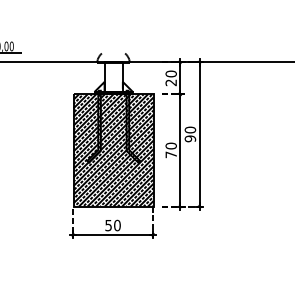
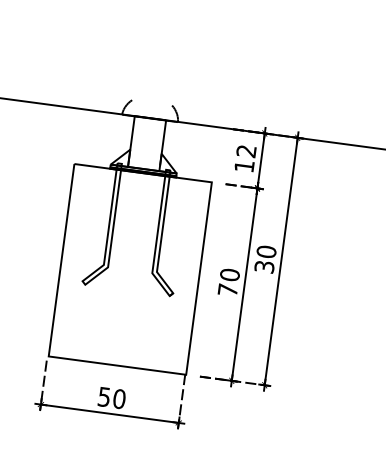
text: (170, 78) -> (244, 158), 20 -> 12
text: (189, 138) -> (263, 266), 90 -> 30
hatch: (113, 150) -> (129, 269), removed

